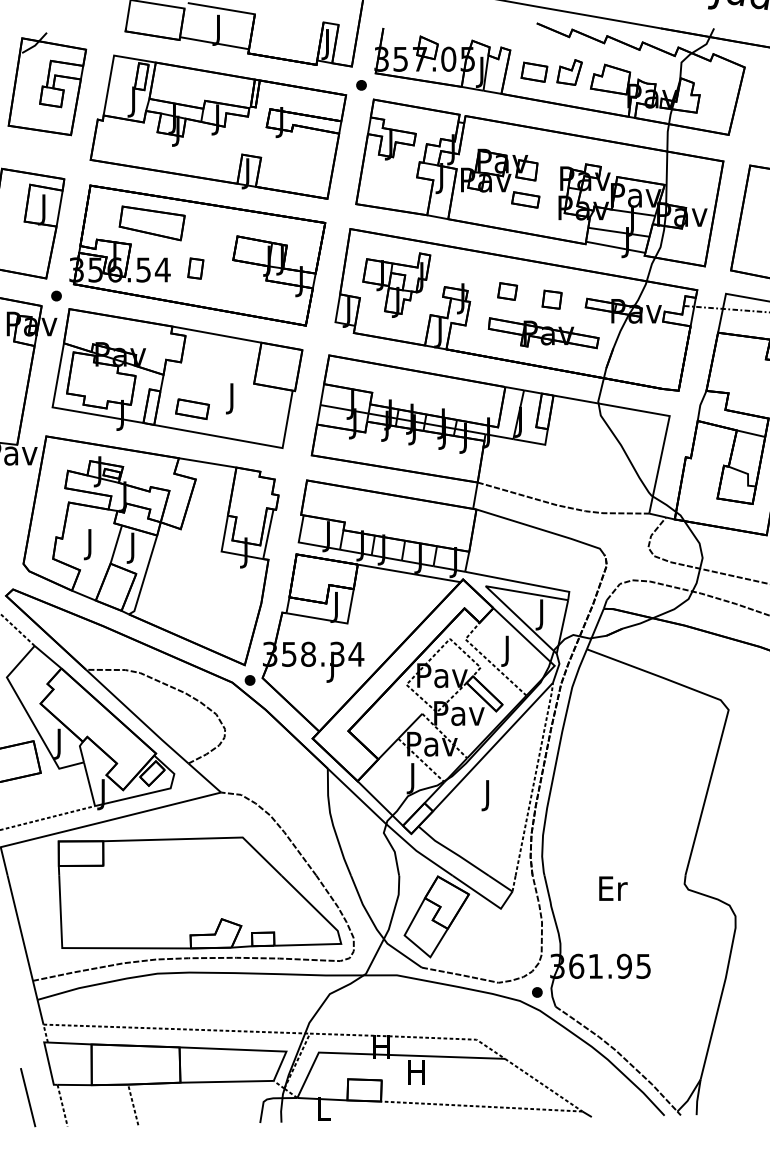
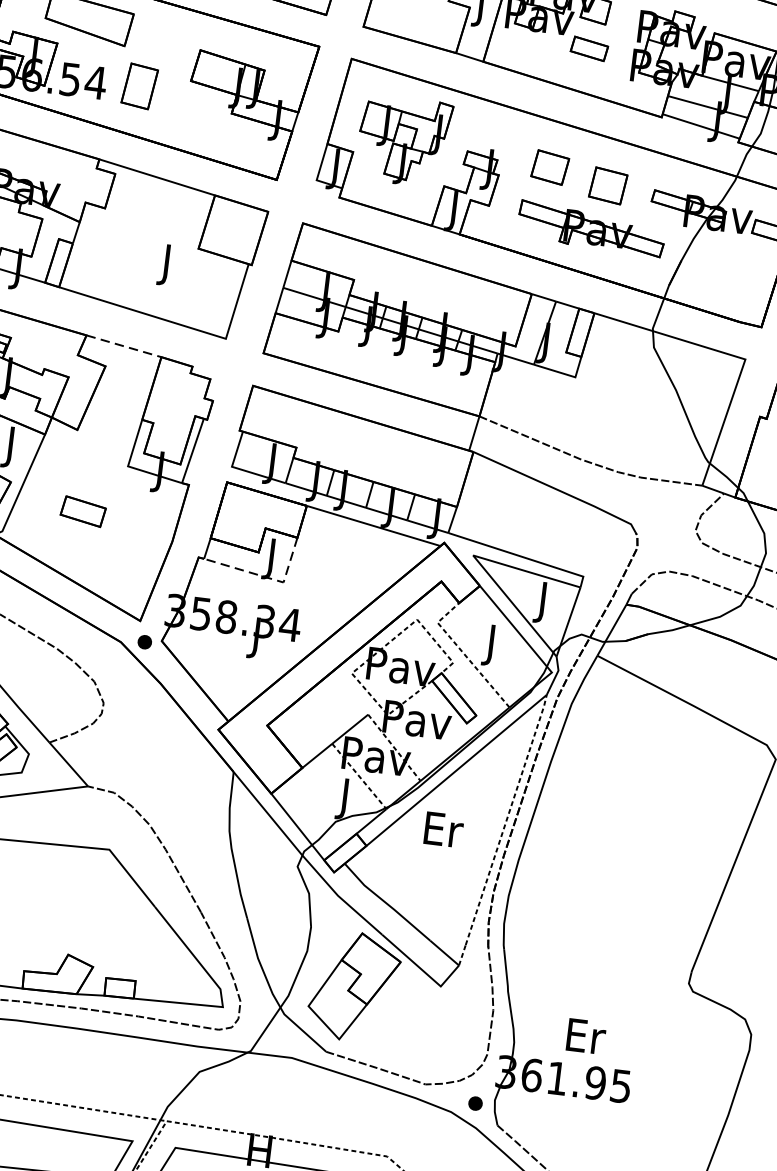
part: (195, 268) -> (139, 86), size x1.6
part: (507, 291) -> (550, 167), size x1.4
part: (551, 299) -> (607, 185), size x1.4
part: (192, 408) -> (83, 510), moved
line: (208, 462) -> (125, 345), solid -> dashed
line: (334, 621) -> (266, 577), solid -> dashed
text: (488, 795) -> (442, 833), J -> Er
text: (613, 888) -> (586, 1036), moved

